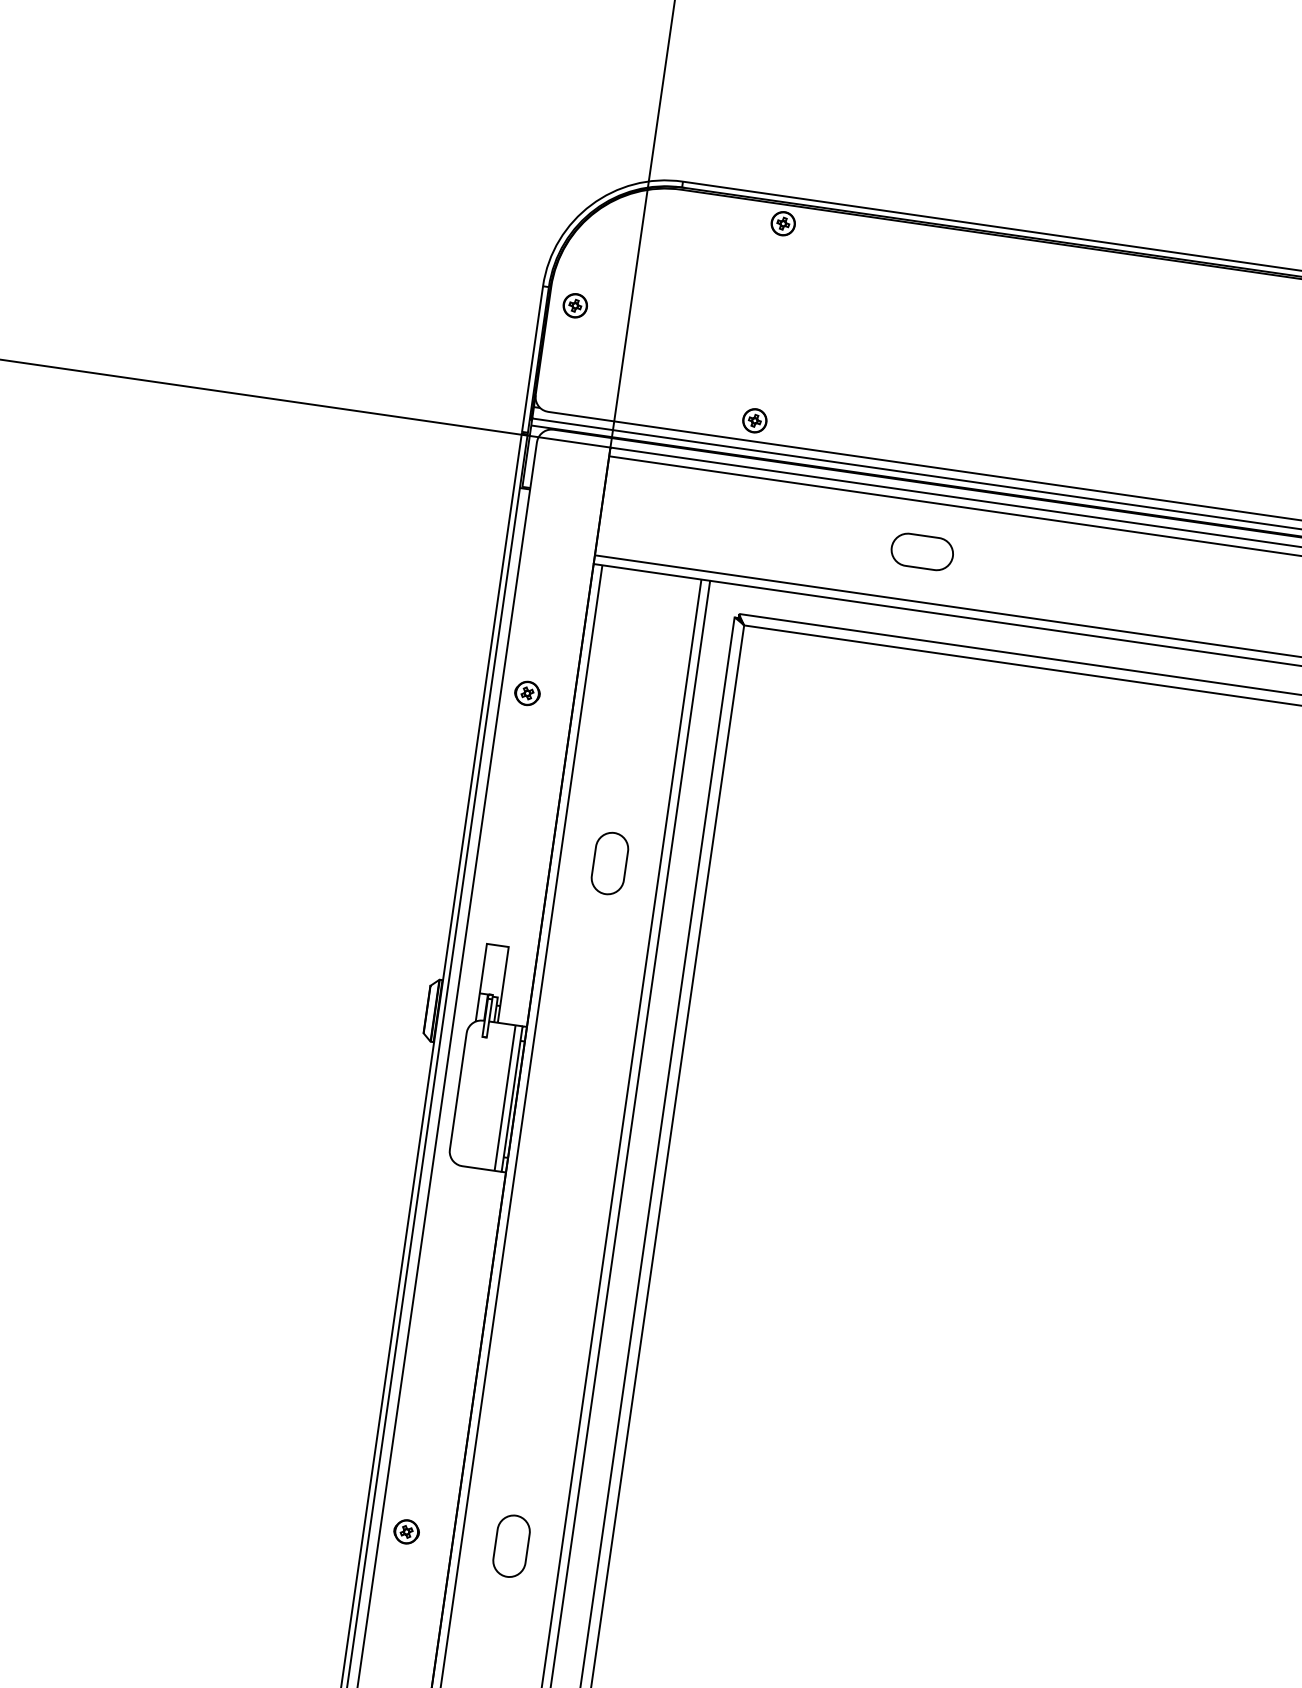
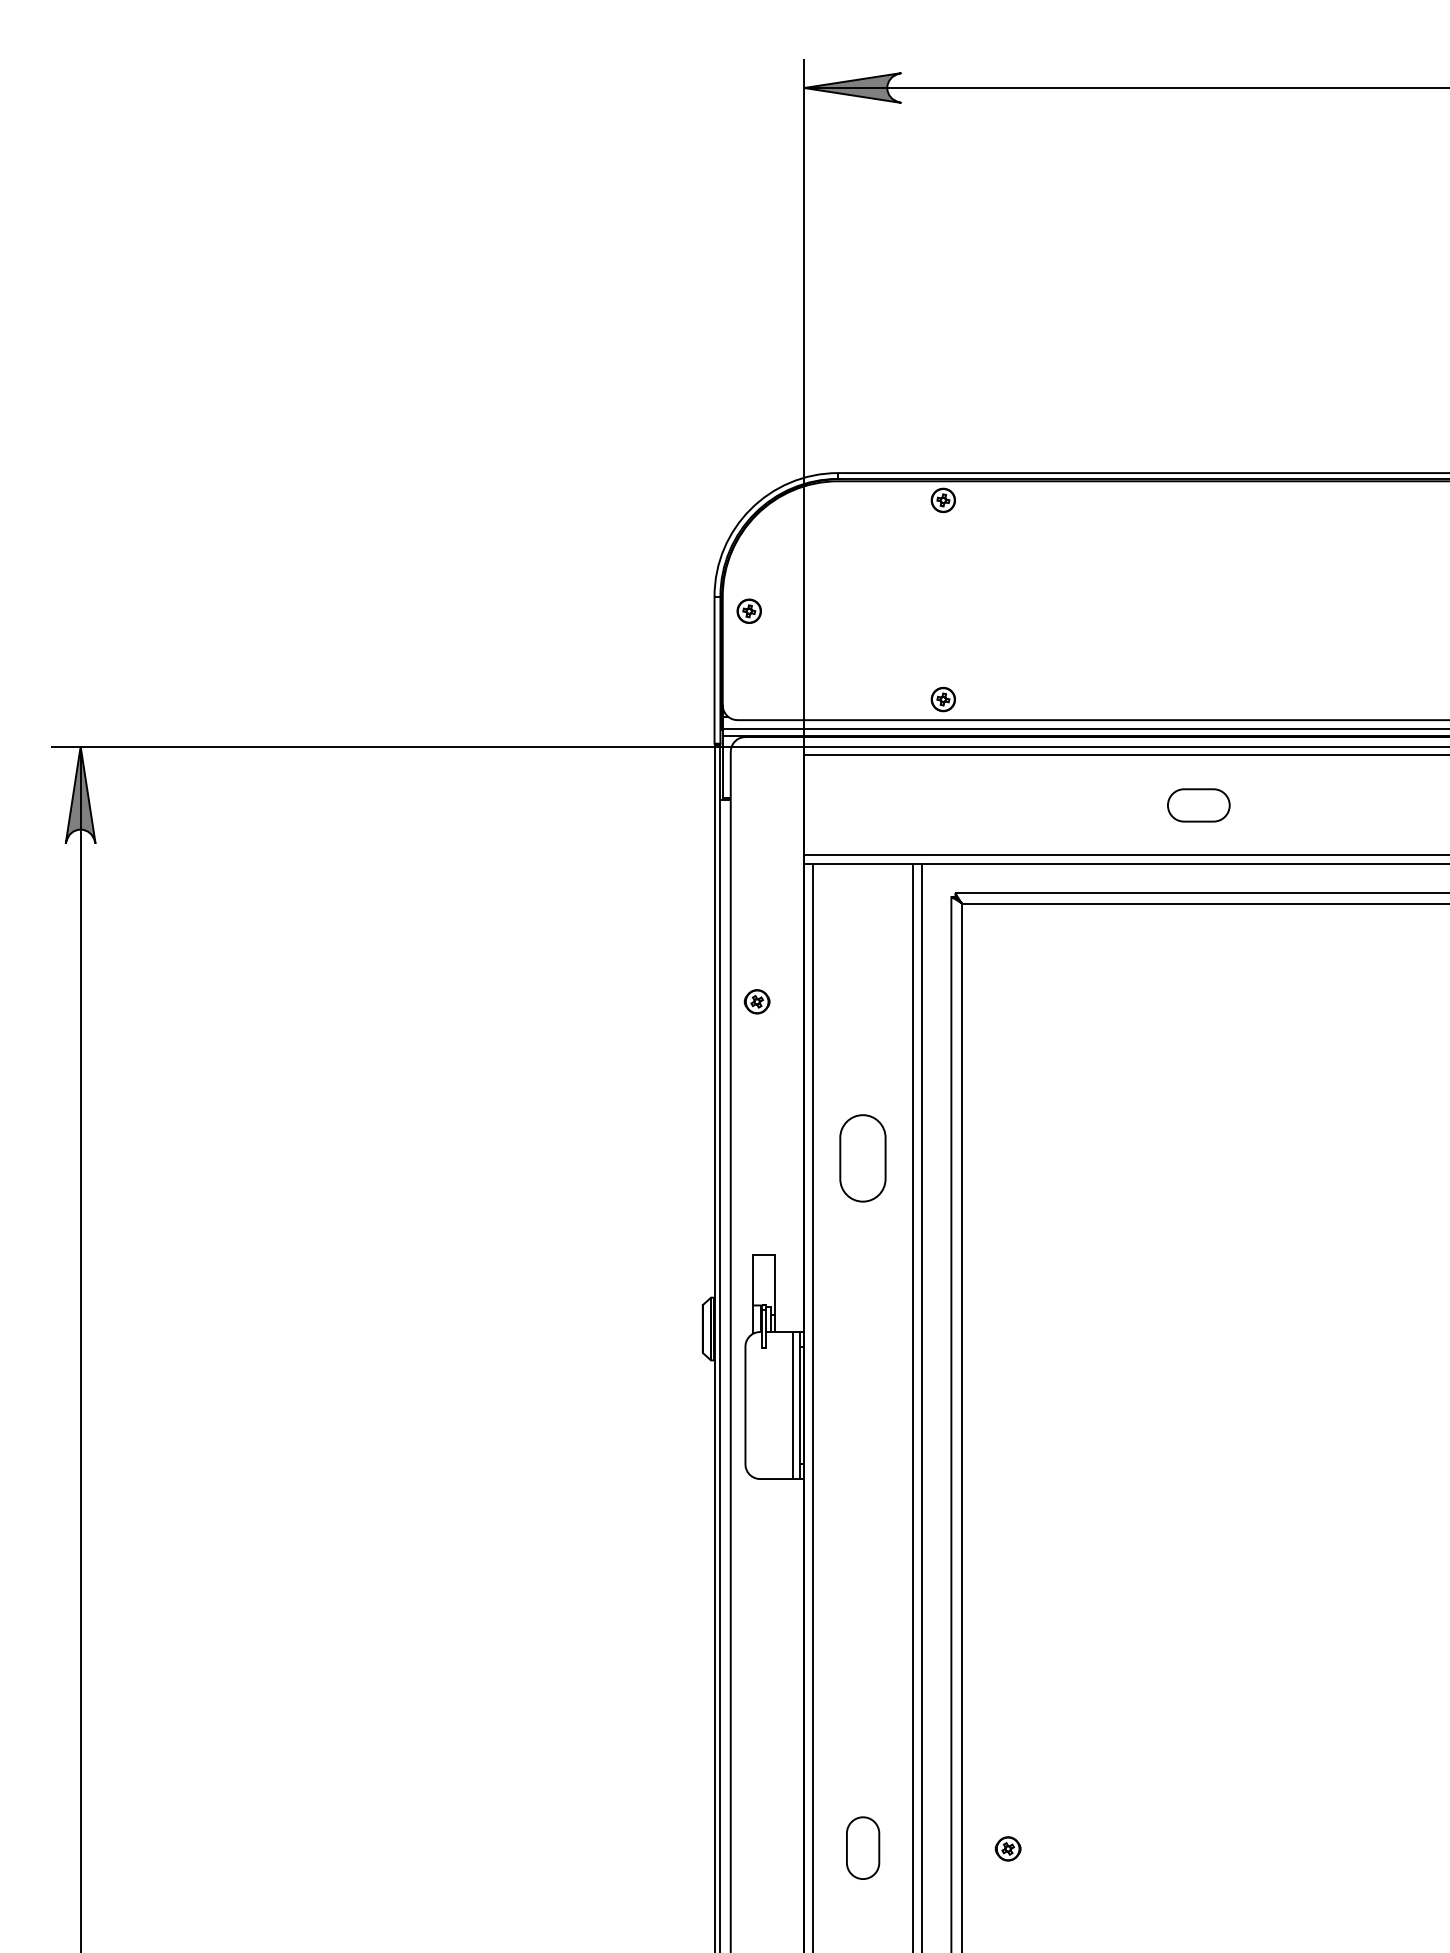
part: (922, 551) -> (1198, 805), moved
part: (610, 863) -> (863, 1158), size x1.4
part: (406, 1531) -> (1007, 1848), moved

